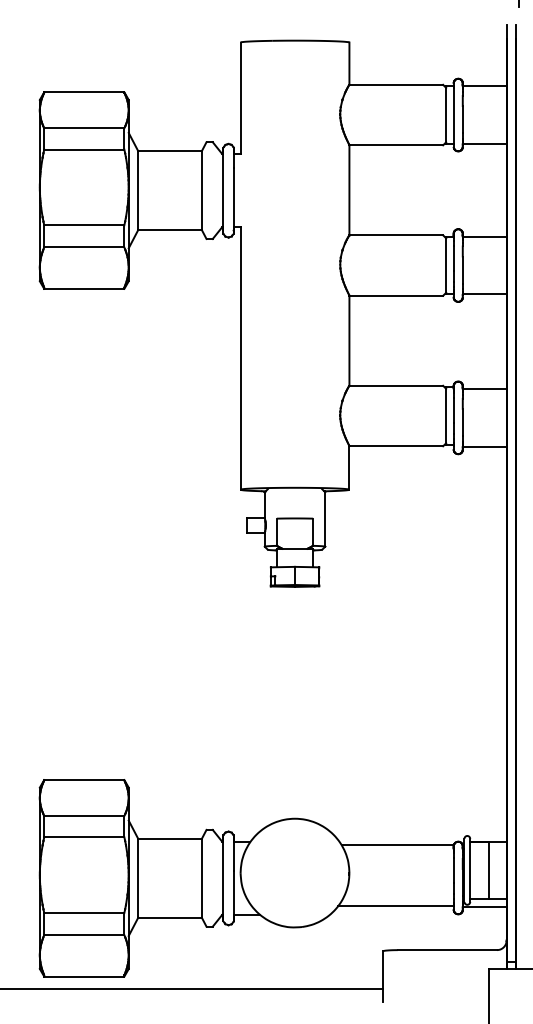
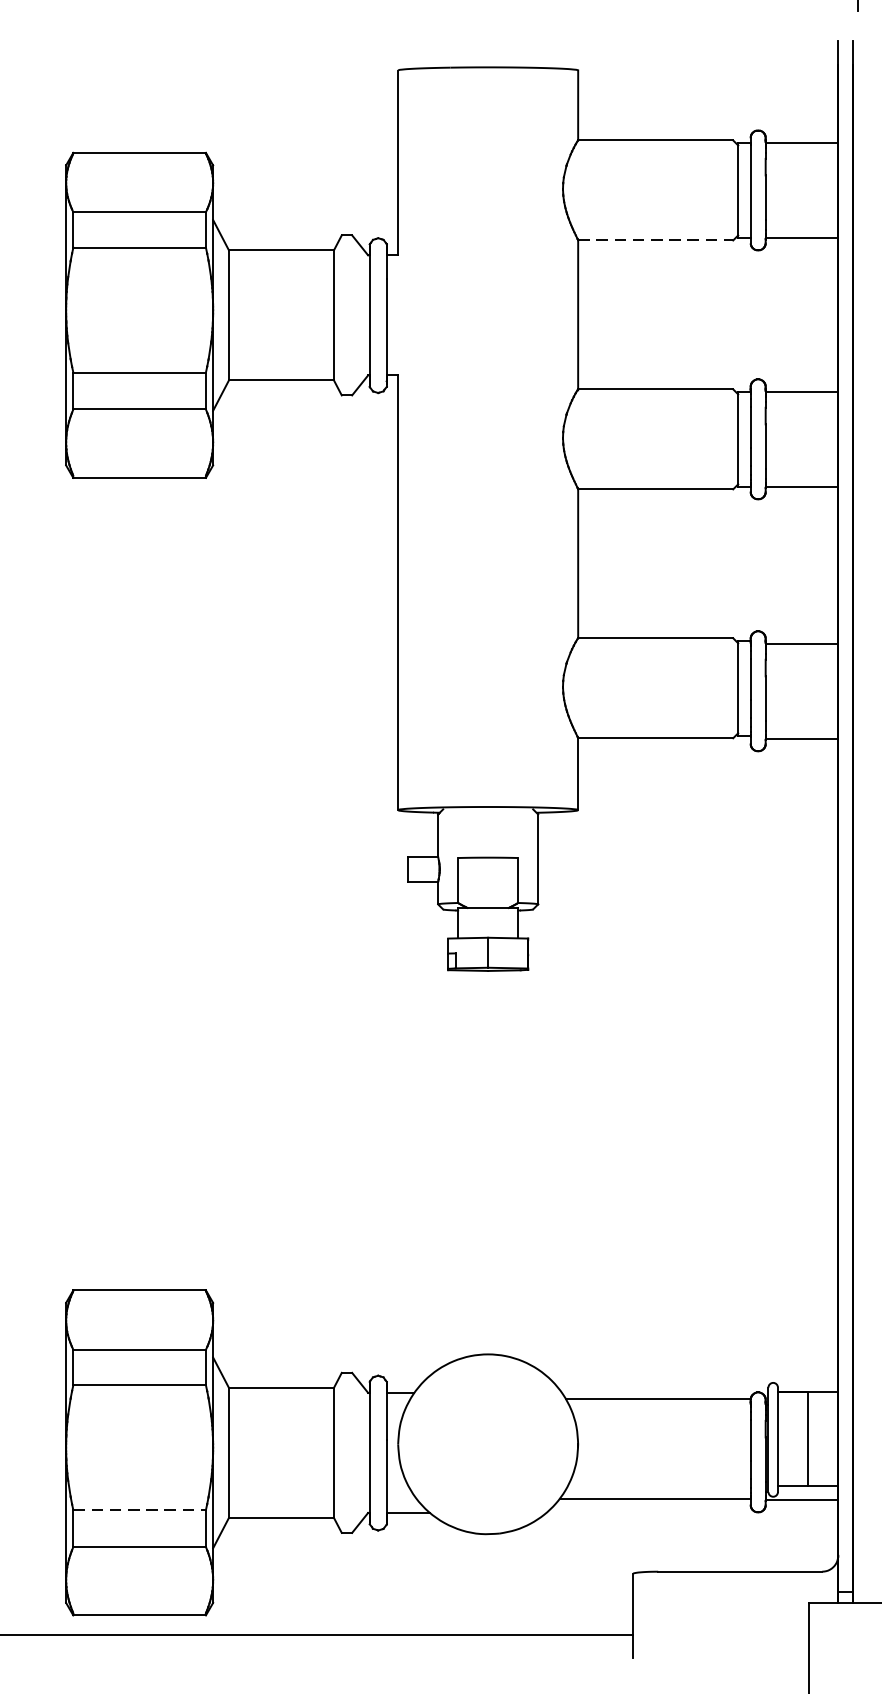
line: (396, 145) -> (656, 240), solid -> dashed
line: (84, 912) -> (139, 1509), solid -> dashed

